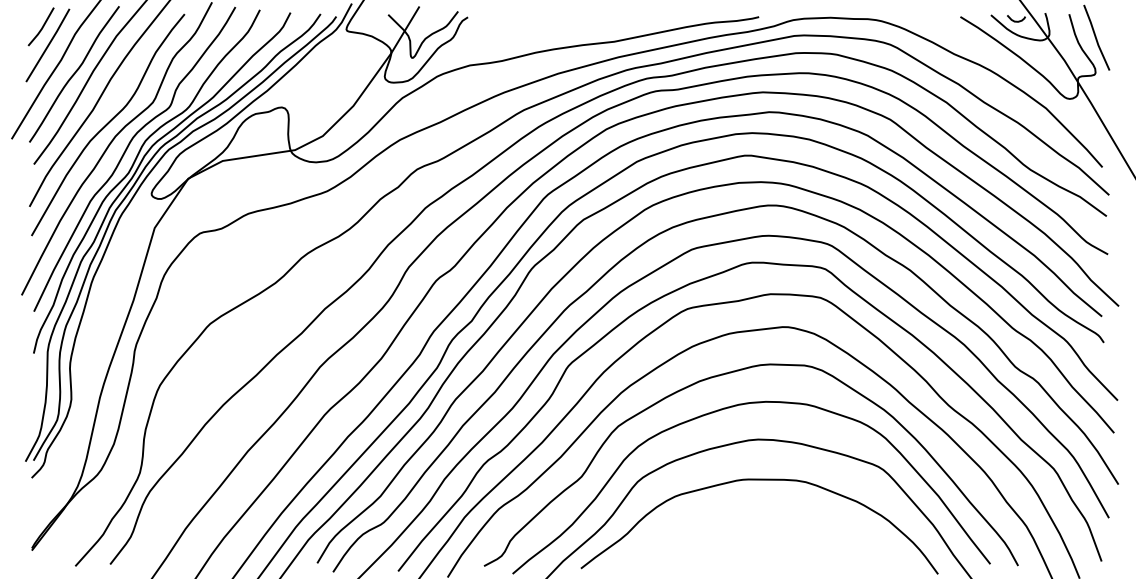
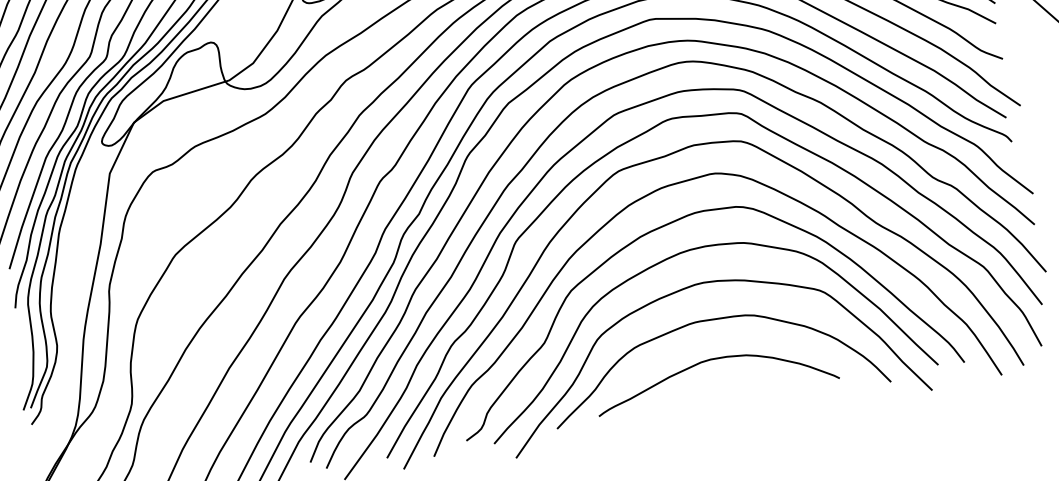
curve: (752, 522) -> (710, 360), added

